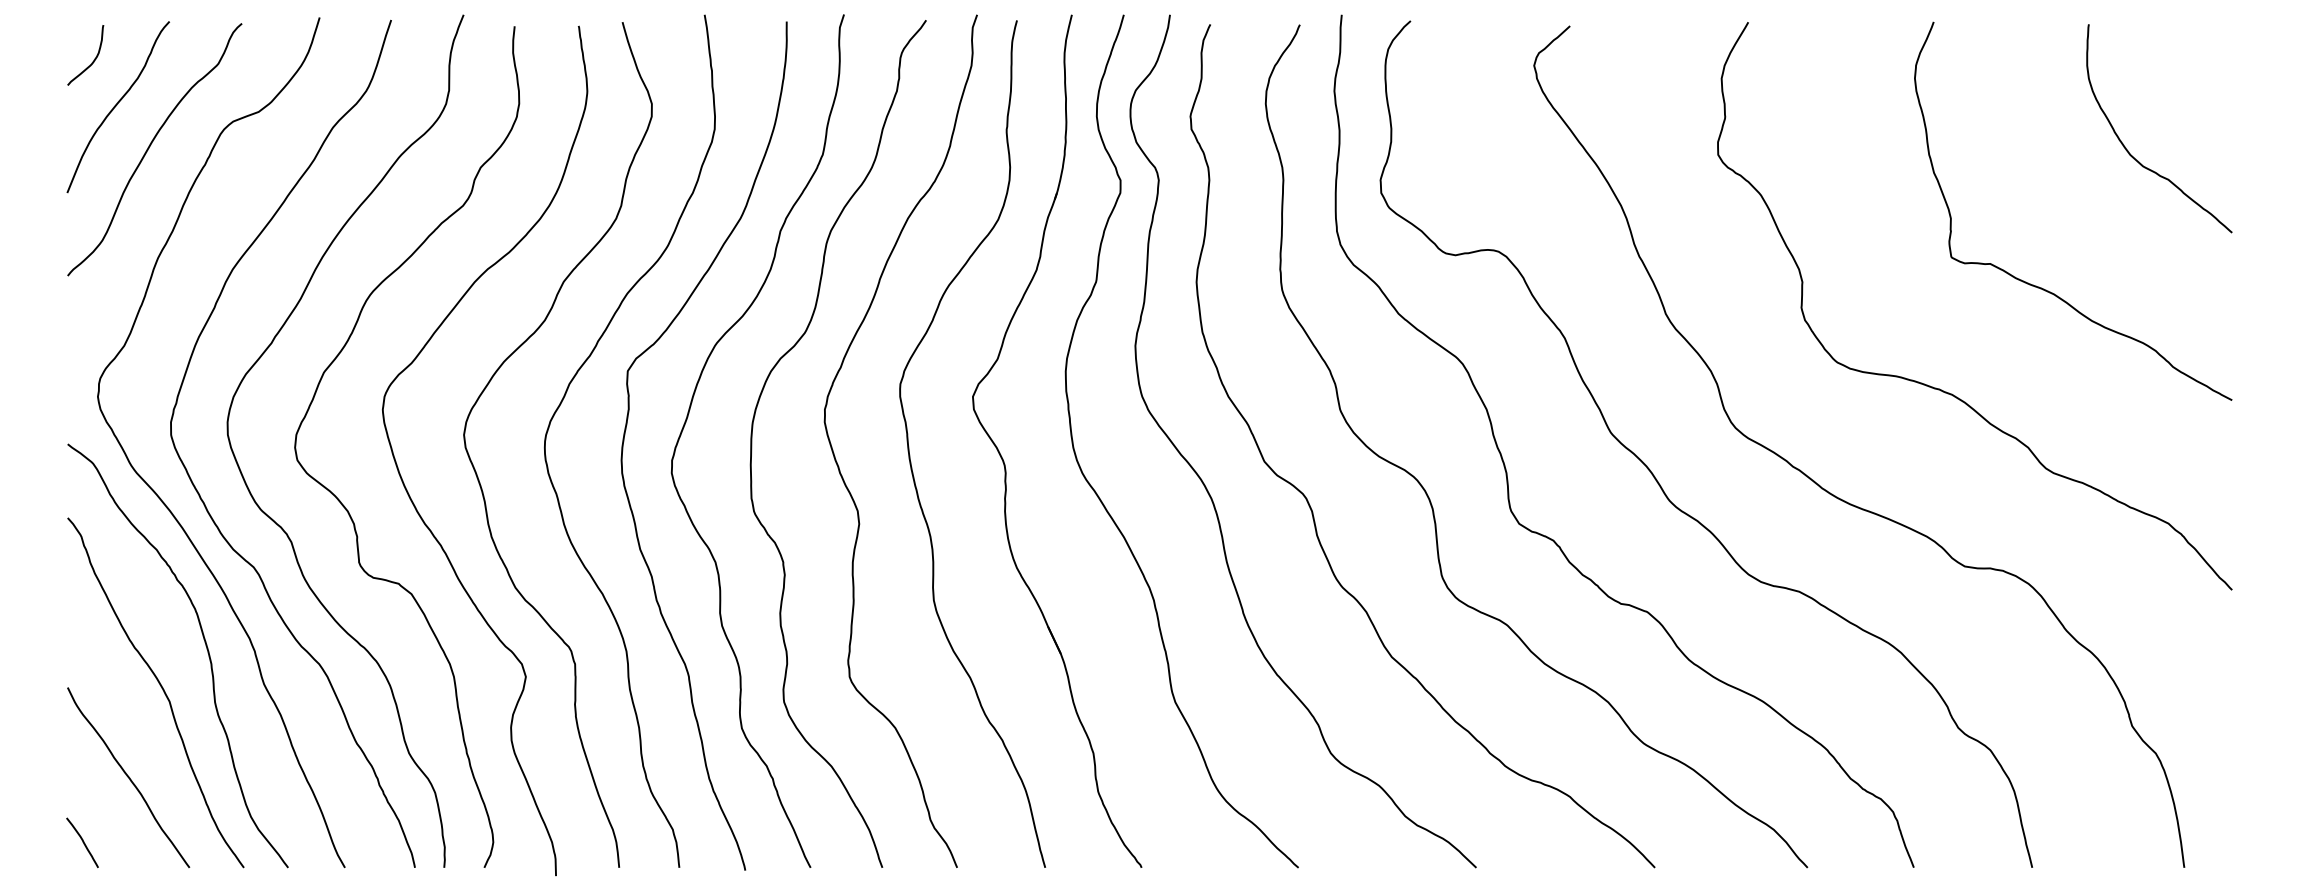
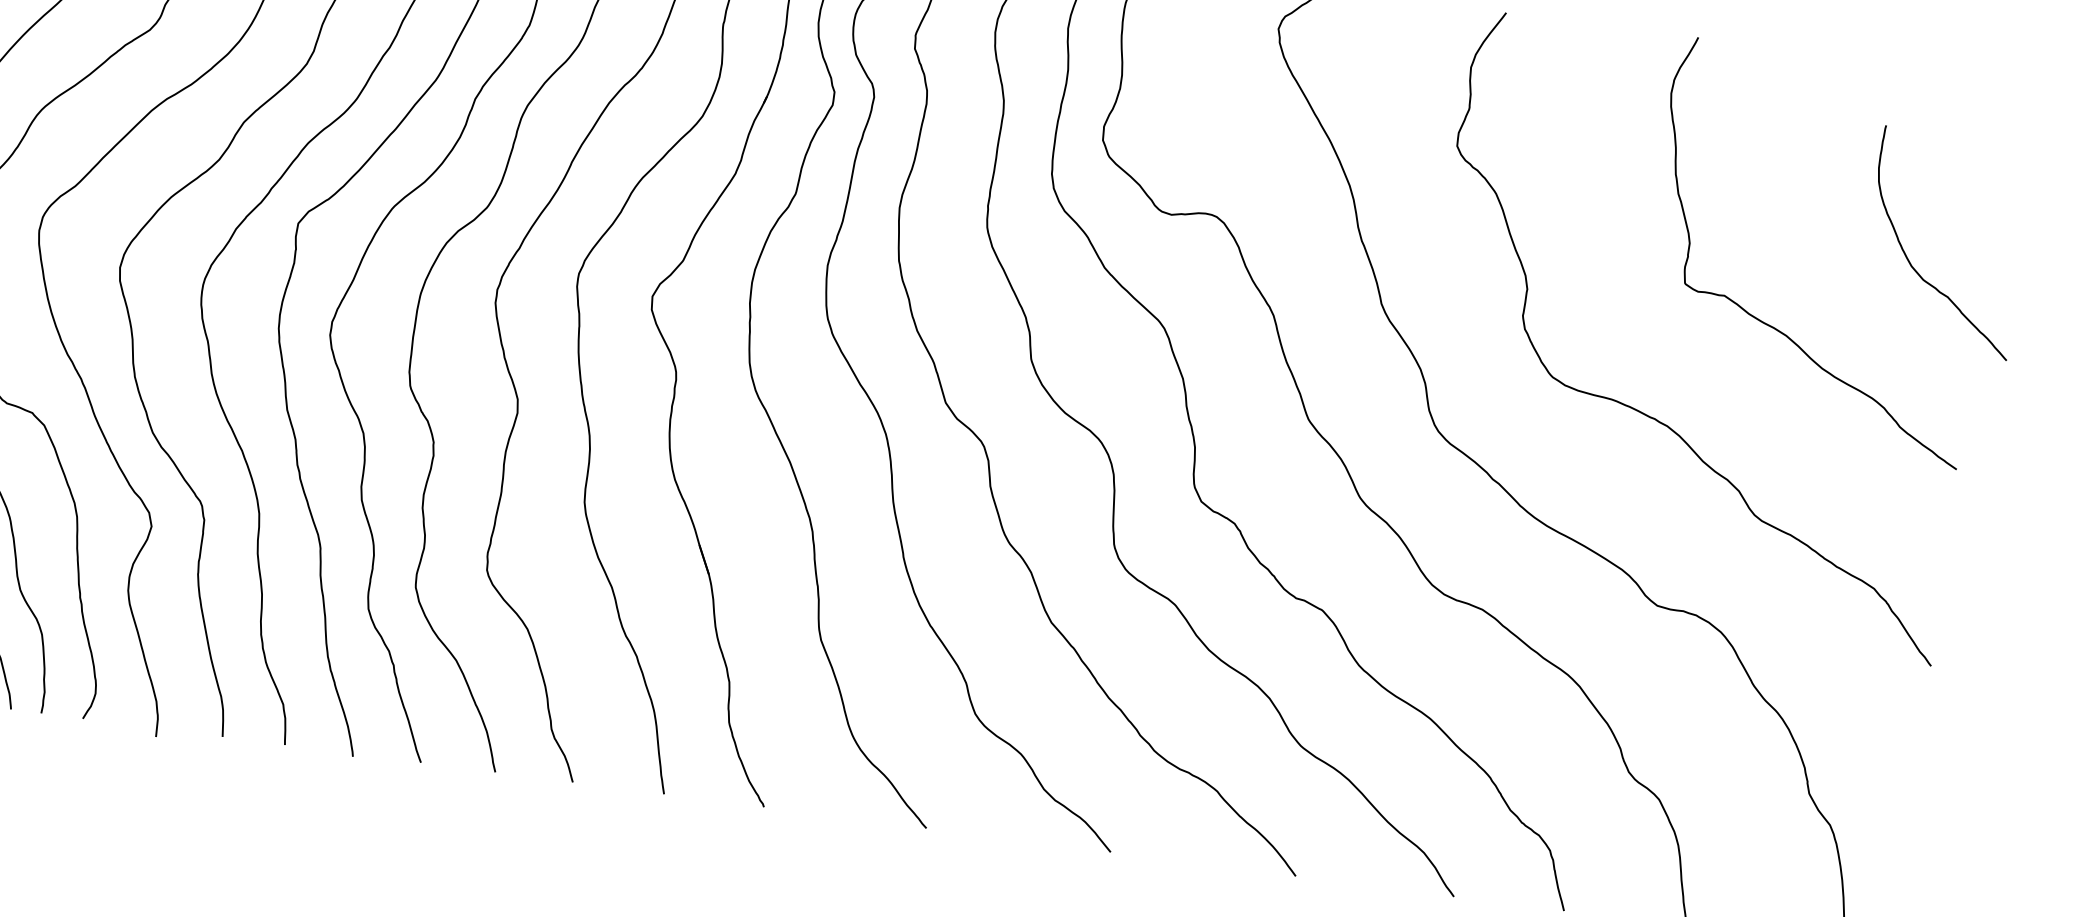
curve: (2128, 150) -> (1910, 261), moved

